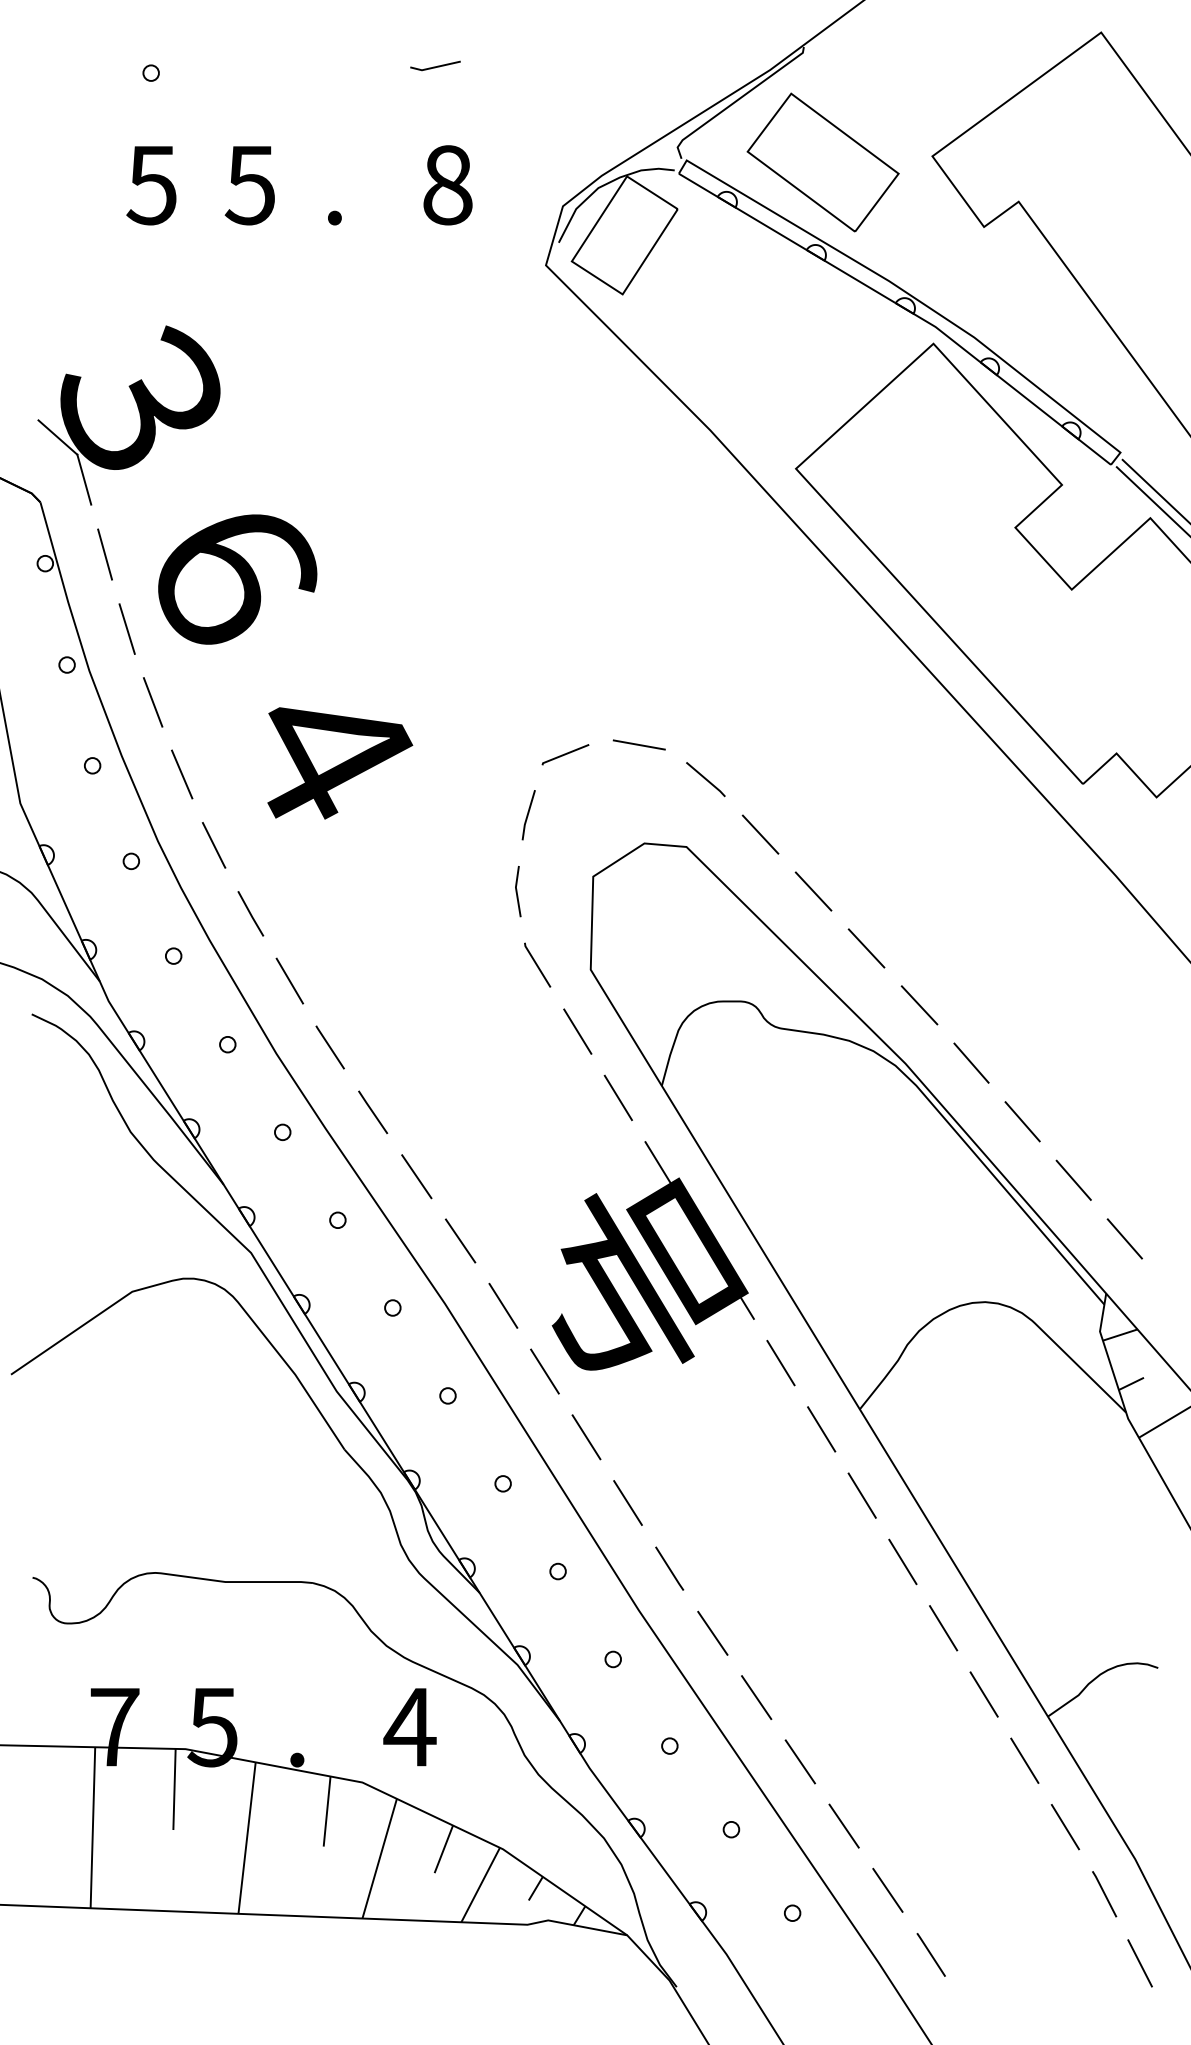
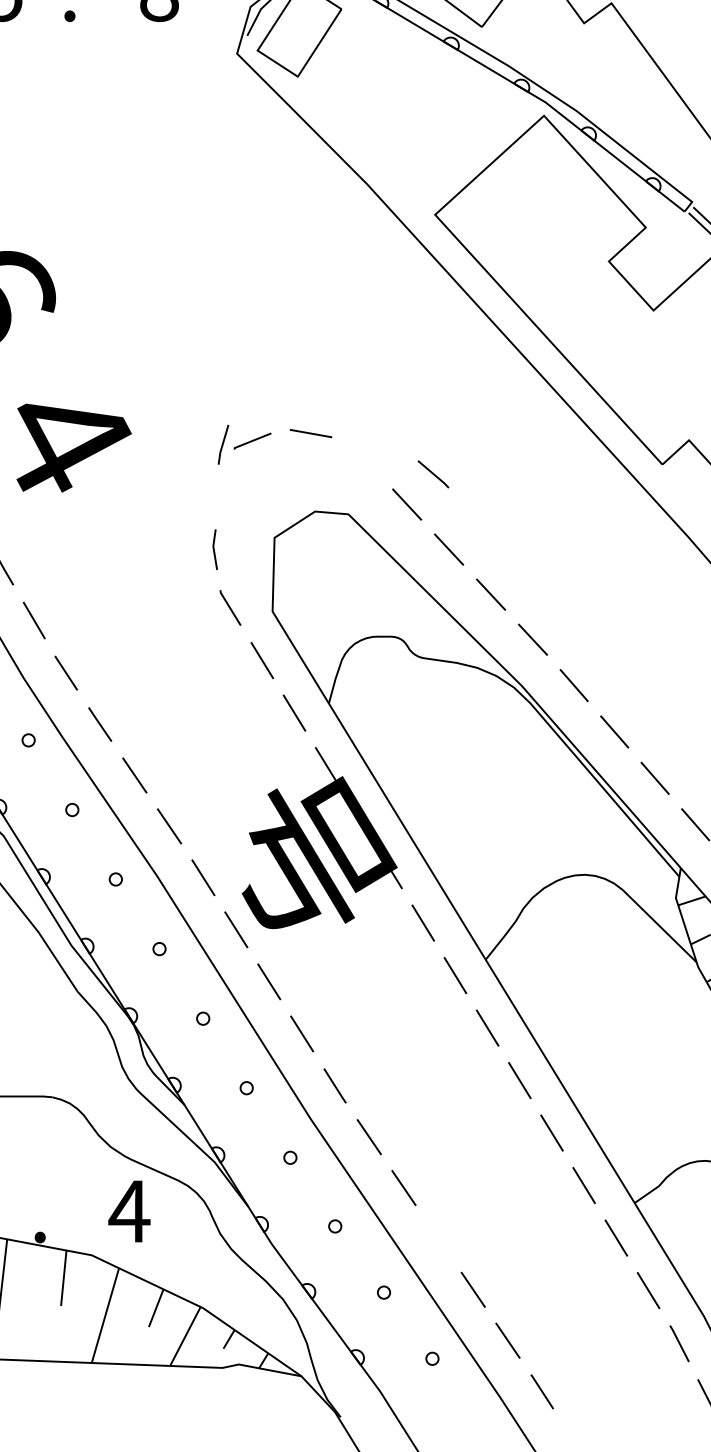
line: (705, 779) -> (433, 474), moved
line: (528, 815) -> (223, 445), moved
line: (799, 1761) -> (437, 1238), removed

